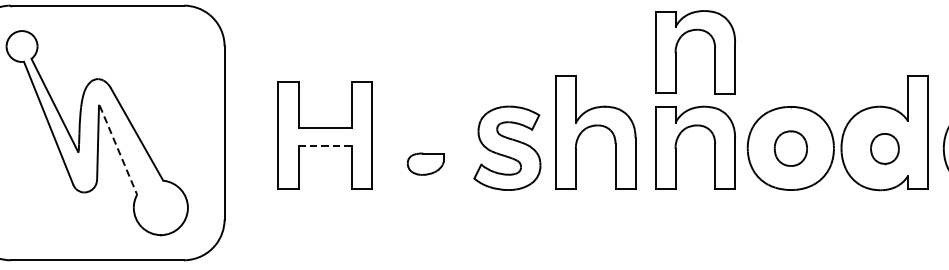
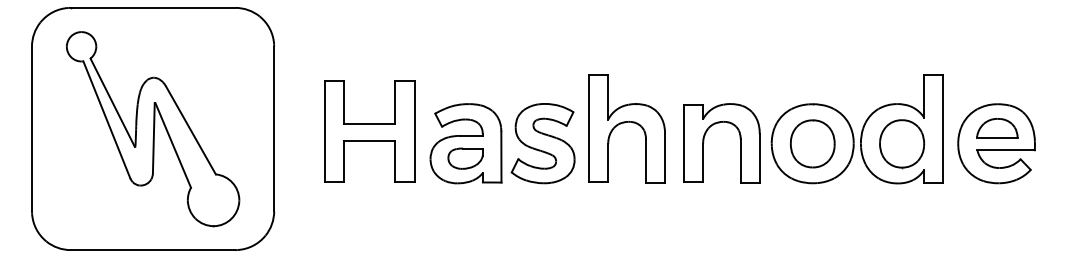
part: (677, 51) -> (704, 51), removed
line: (324, 146) -> (369, 141), dashed -> solid
part: (425, 148) -> (465, 143), added
part: (790, 148) -> (812, 143), size x1.43
part: (885, 149) -> (902, 144), size x1.67
line: (118, 150) -> (173, 145), dashed -> solid

